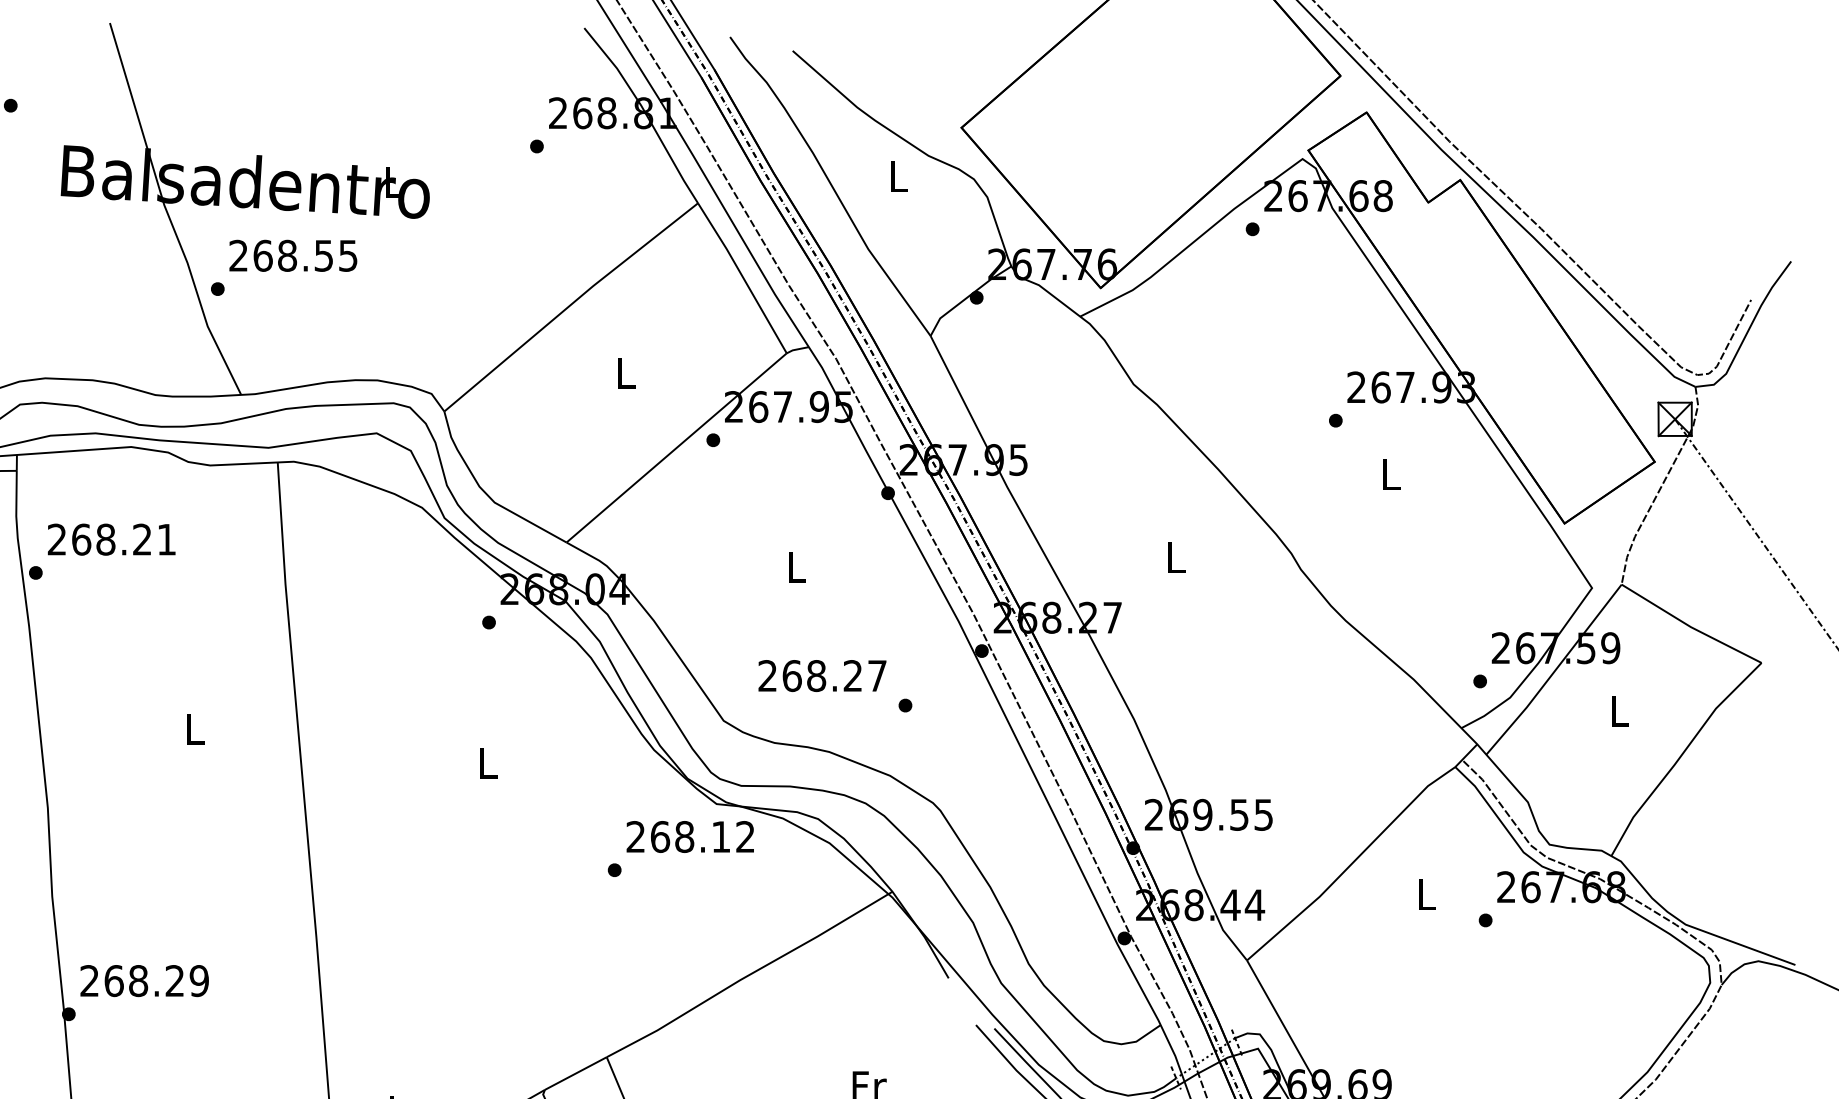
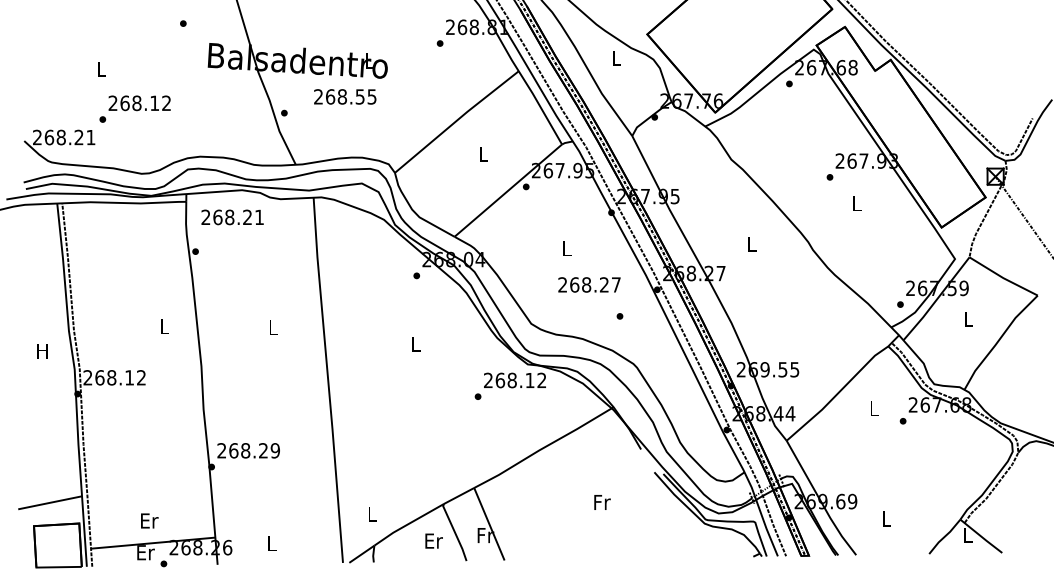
text: (293, 255) -> (345, 96), moved
text: (111, 539) -> (232, 217), moved
text: (822, 675) -> (589, 284), moved

